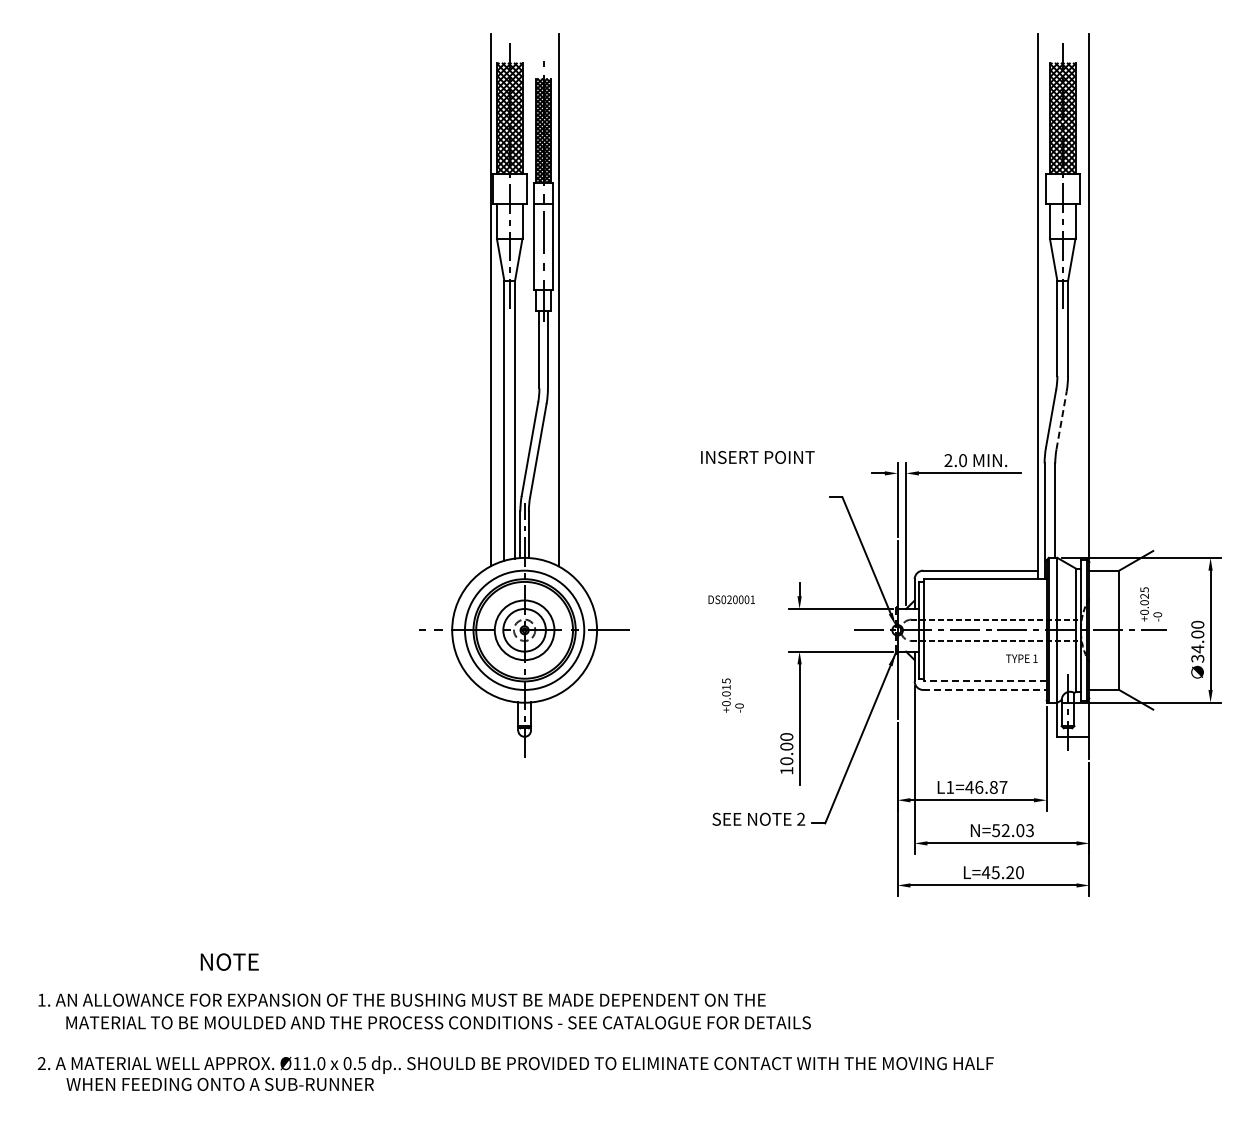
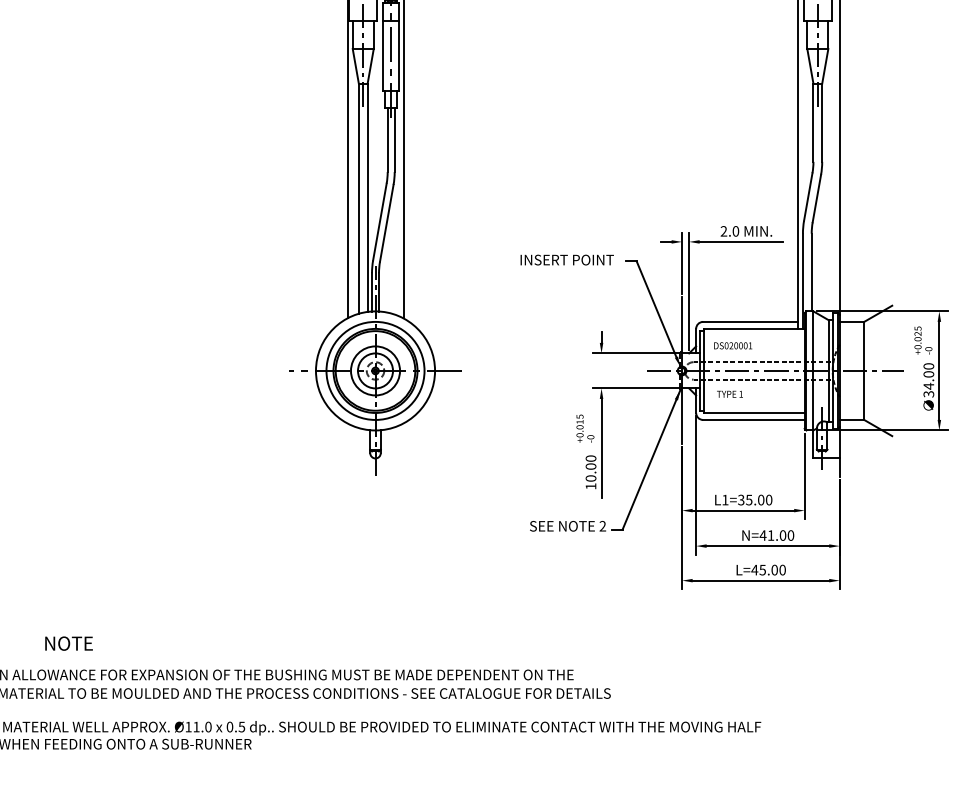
line: (1061, 420) -> (816, 198), dashed -> solid
text: (757, 457) -> (566, 260), moved
text: (731, 599) -> (732, 345), moved
text: (1151, 604) -> (923, 340), moved
text: (1021, 658) -> (729, 394), moved
line: (985, 681) -> (754, 413), dashed -> solid
line: (984, 689) -> (753, 419), dashed -> solid
text: (732, 695) -> (585, 428), moved
text: (986, 786) -> (755, 499), L1=46.87 -> L1=35.00
text: (1012, 830) -> (776, 535), N=52.03 -> N=41.00
text: (1010, 872) -> (774, 570), L=45.20 -> L=45.00
text: (229, 961) -> (68, 643), moved

